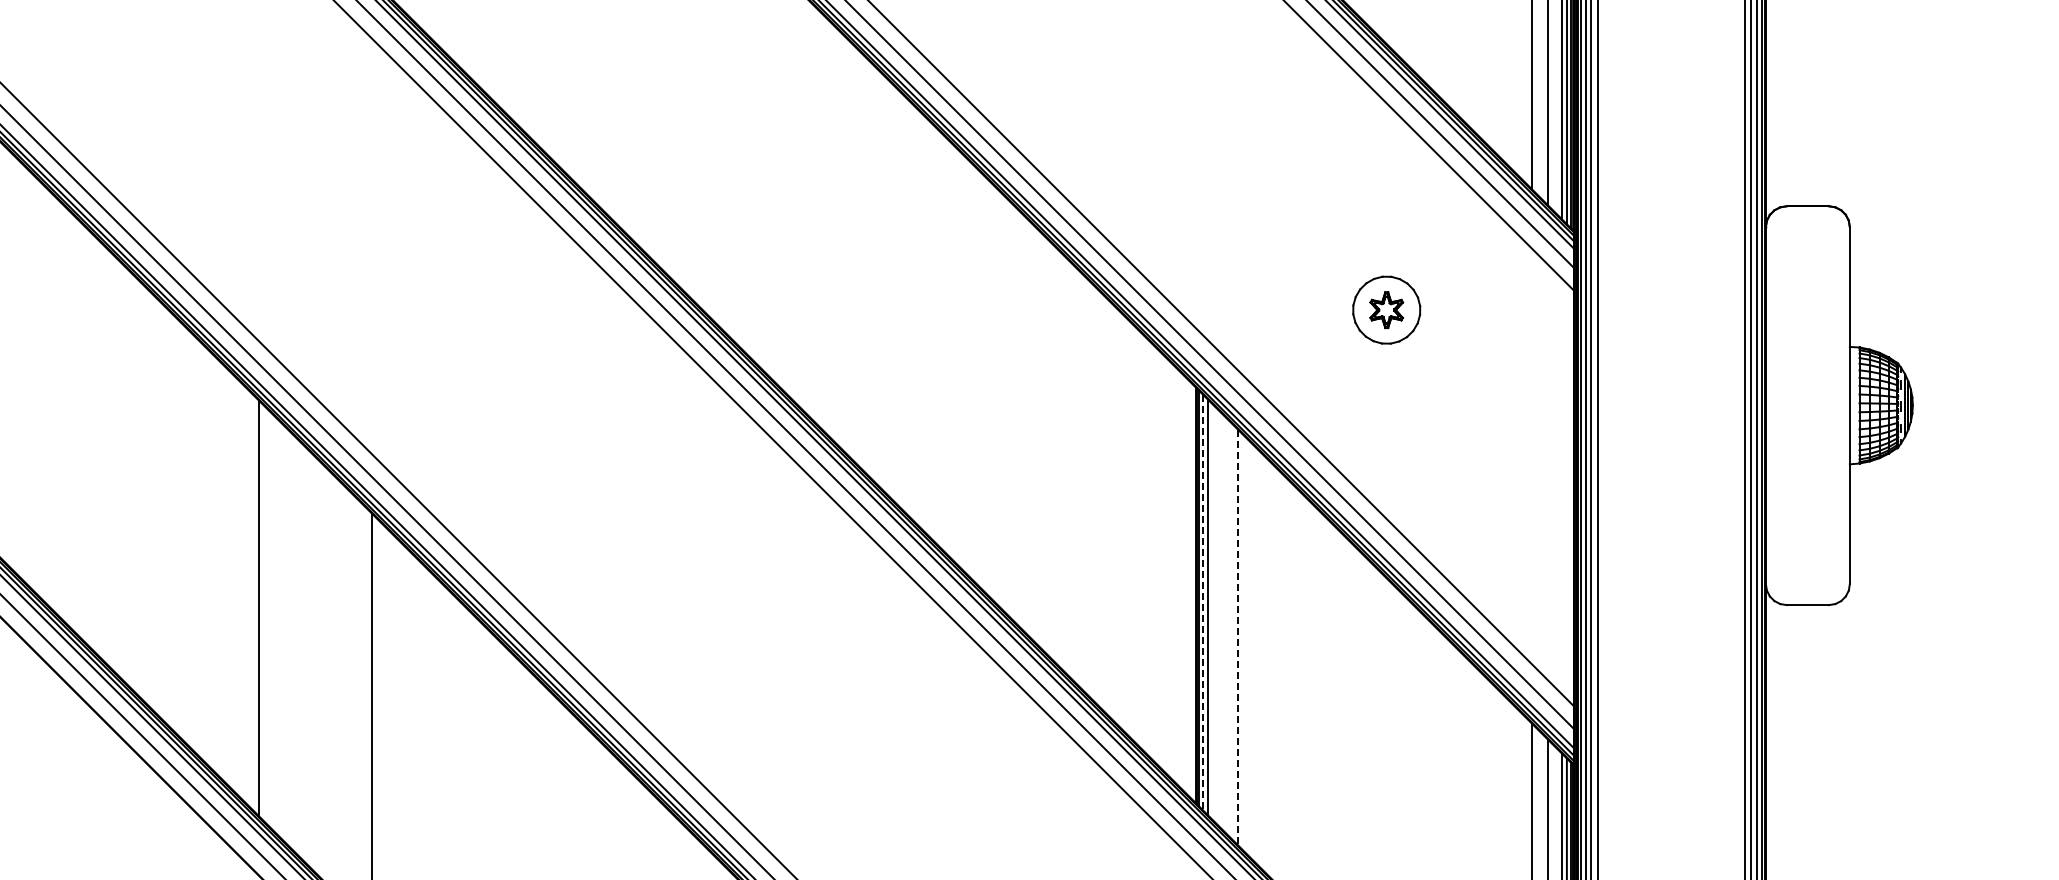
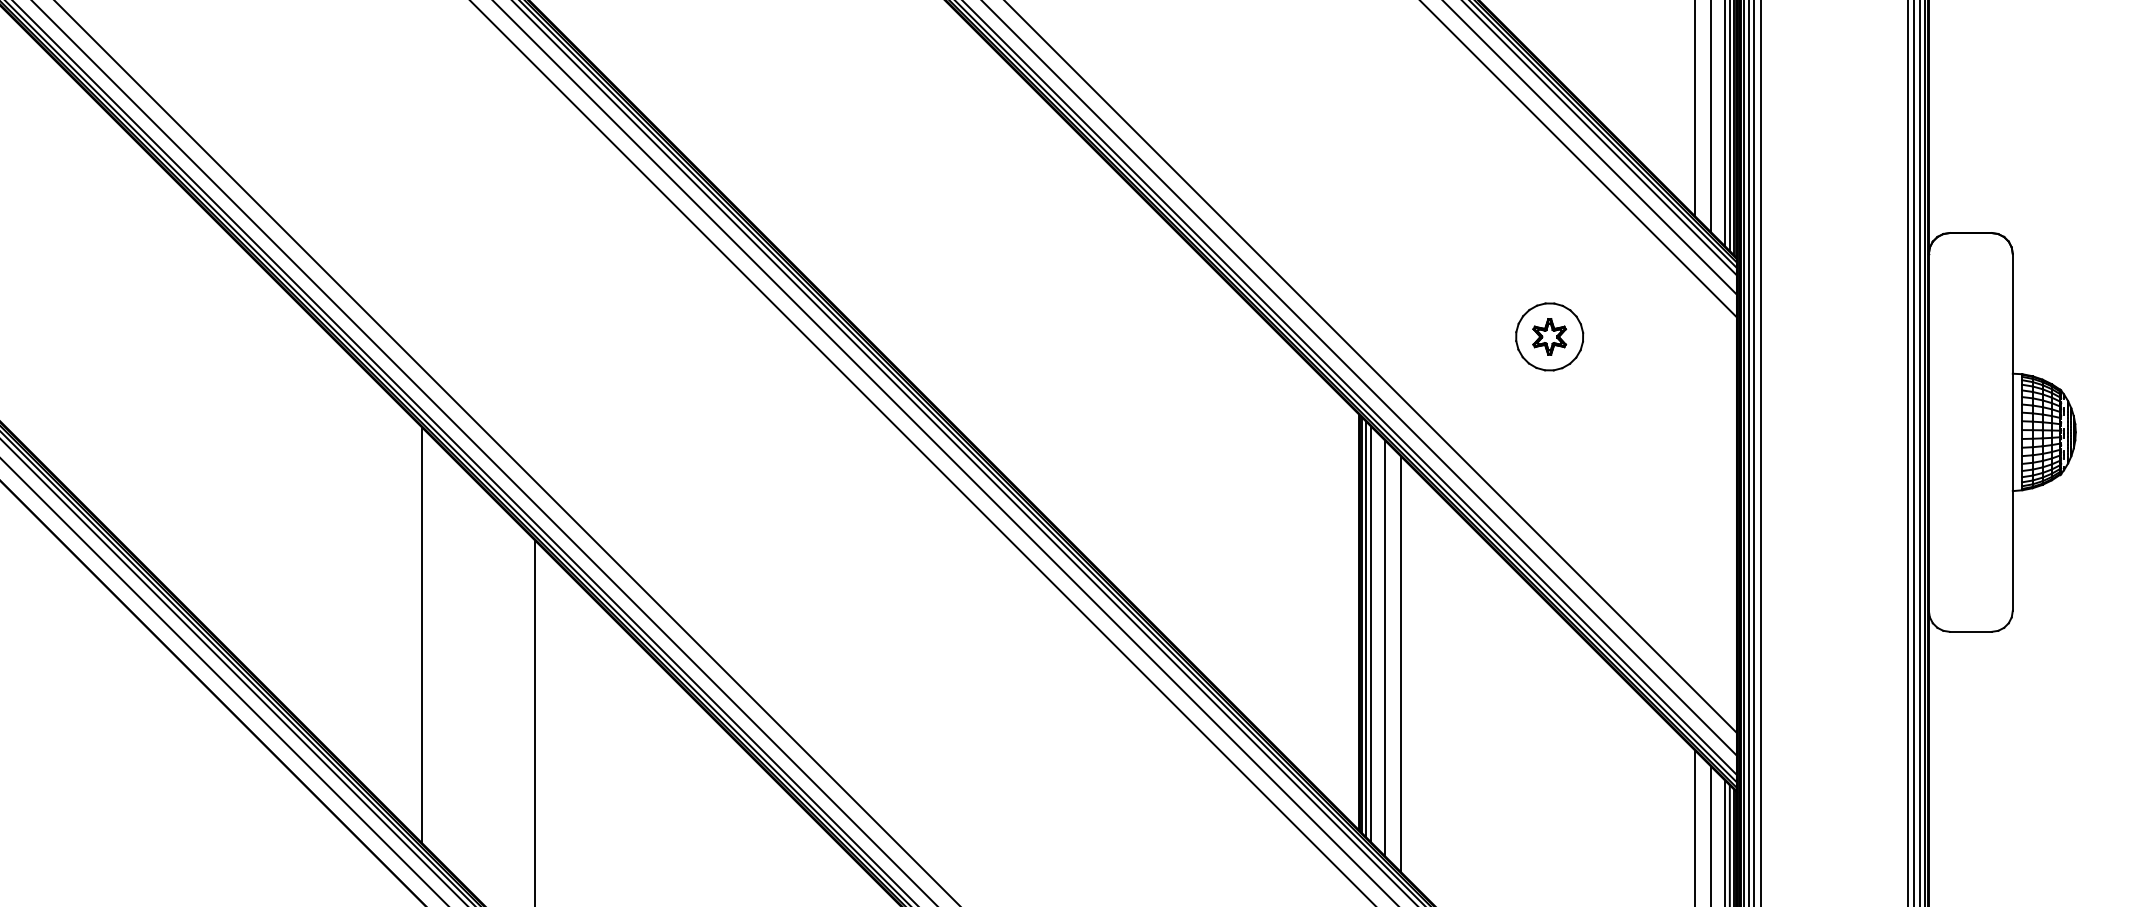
line: (1203, 602) -> (1366, 629), dashed -> solid
line: (1221, 621) -> (1384, 648), added
line: (1238, 637) -> (1401, 664), dashed -> solid

